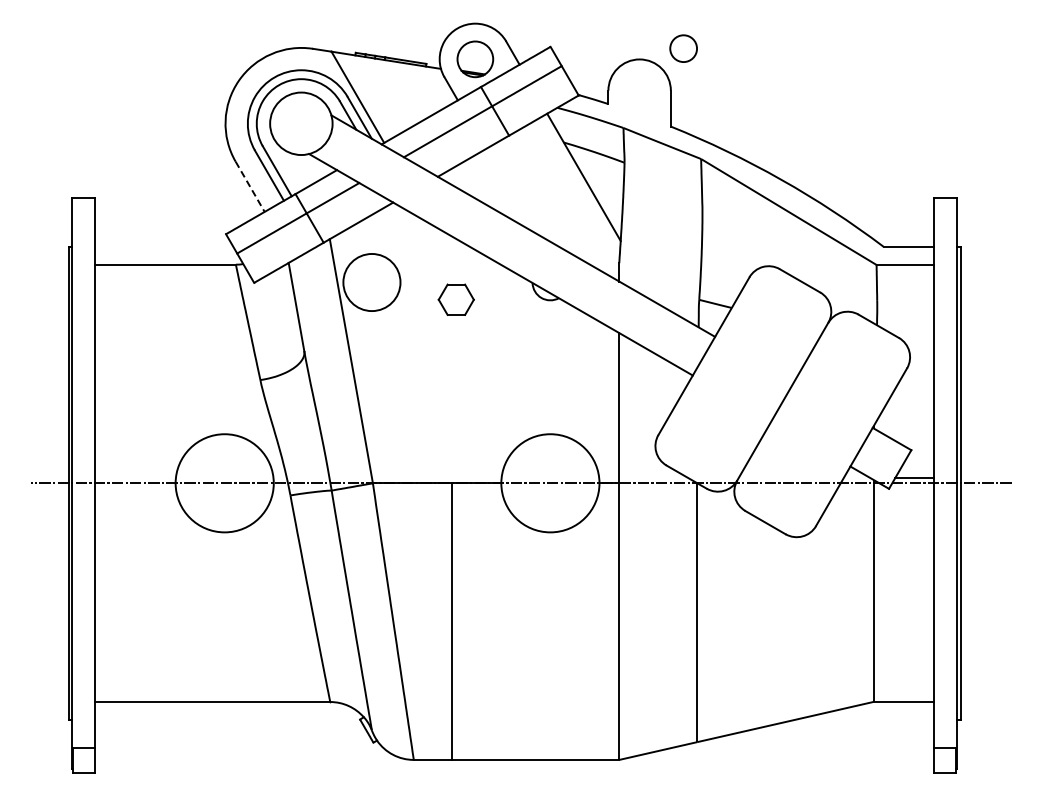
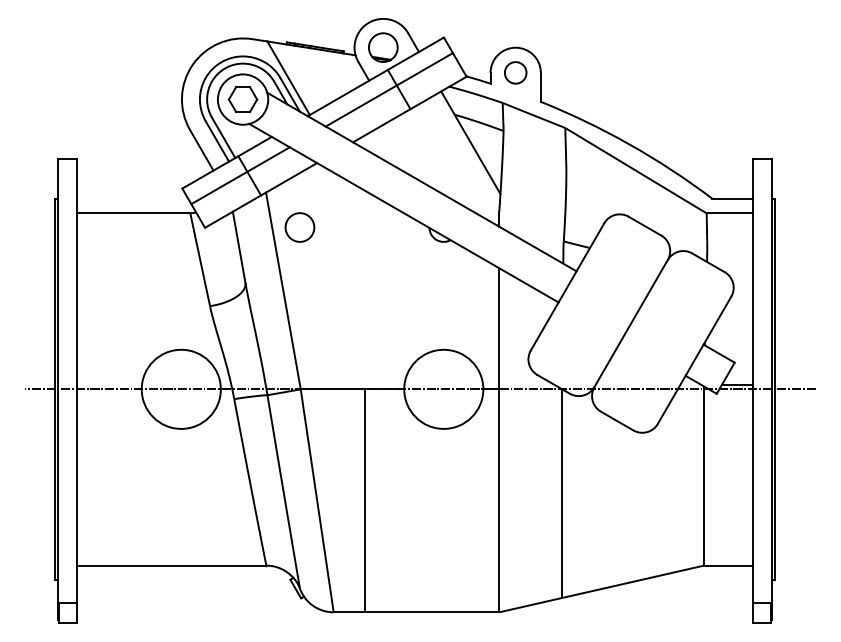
circle: (683, 48) -> (515, 72), moved
line: (250, 187) -> (202, 150), dashed -> solid
circle: (371, 282) -> (299, 227), size x0.62
part: (455, 299) -> (242, 99), moved

